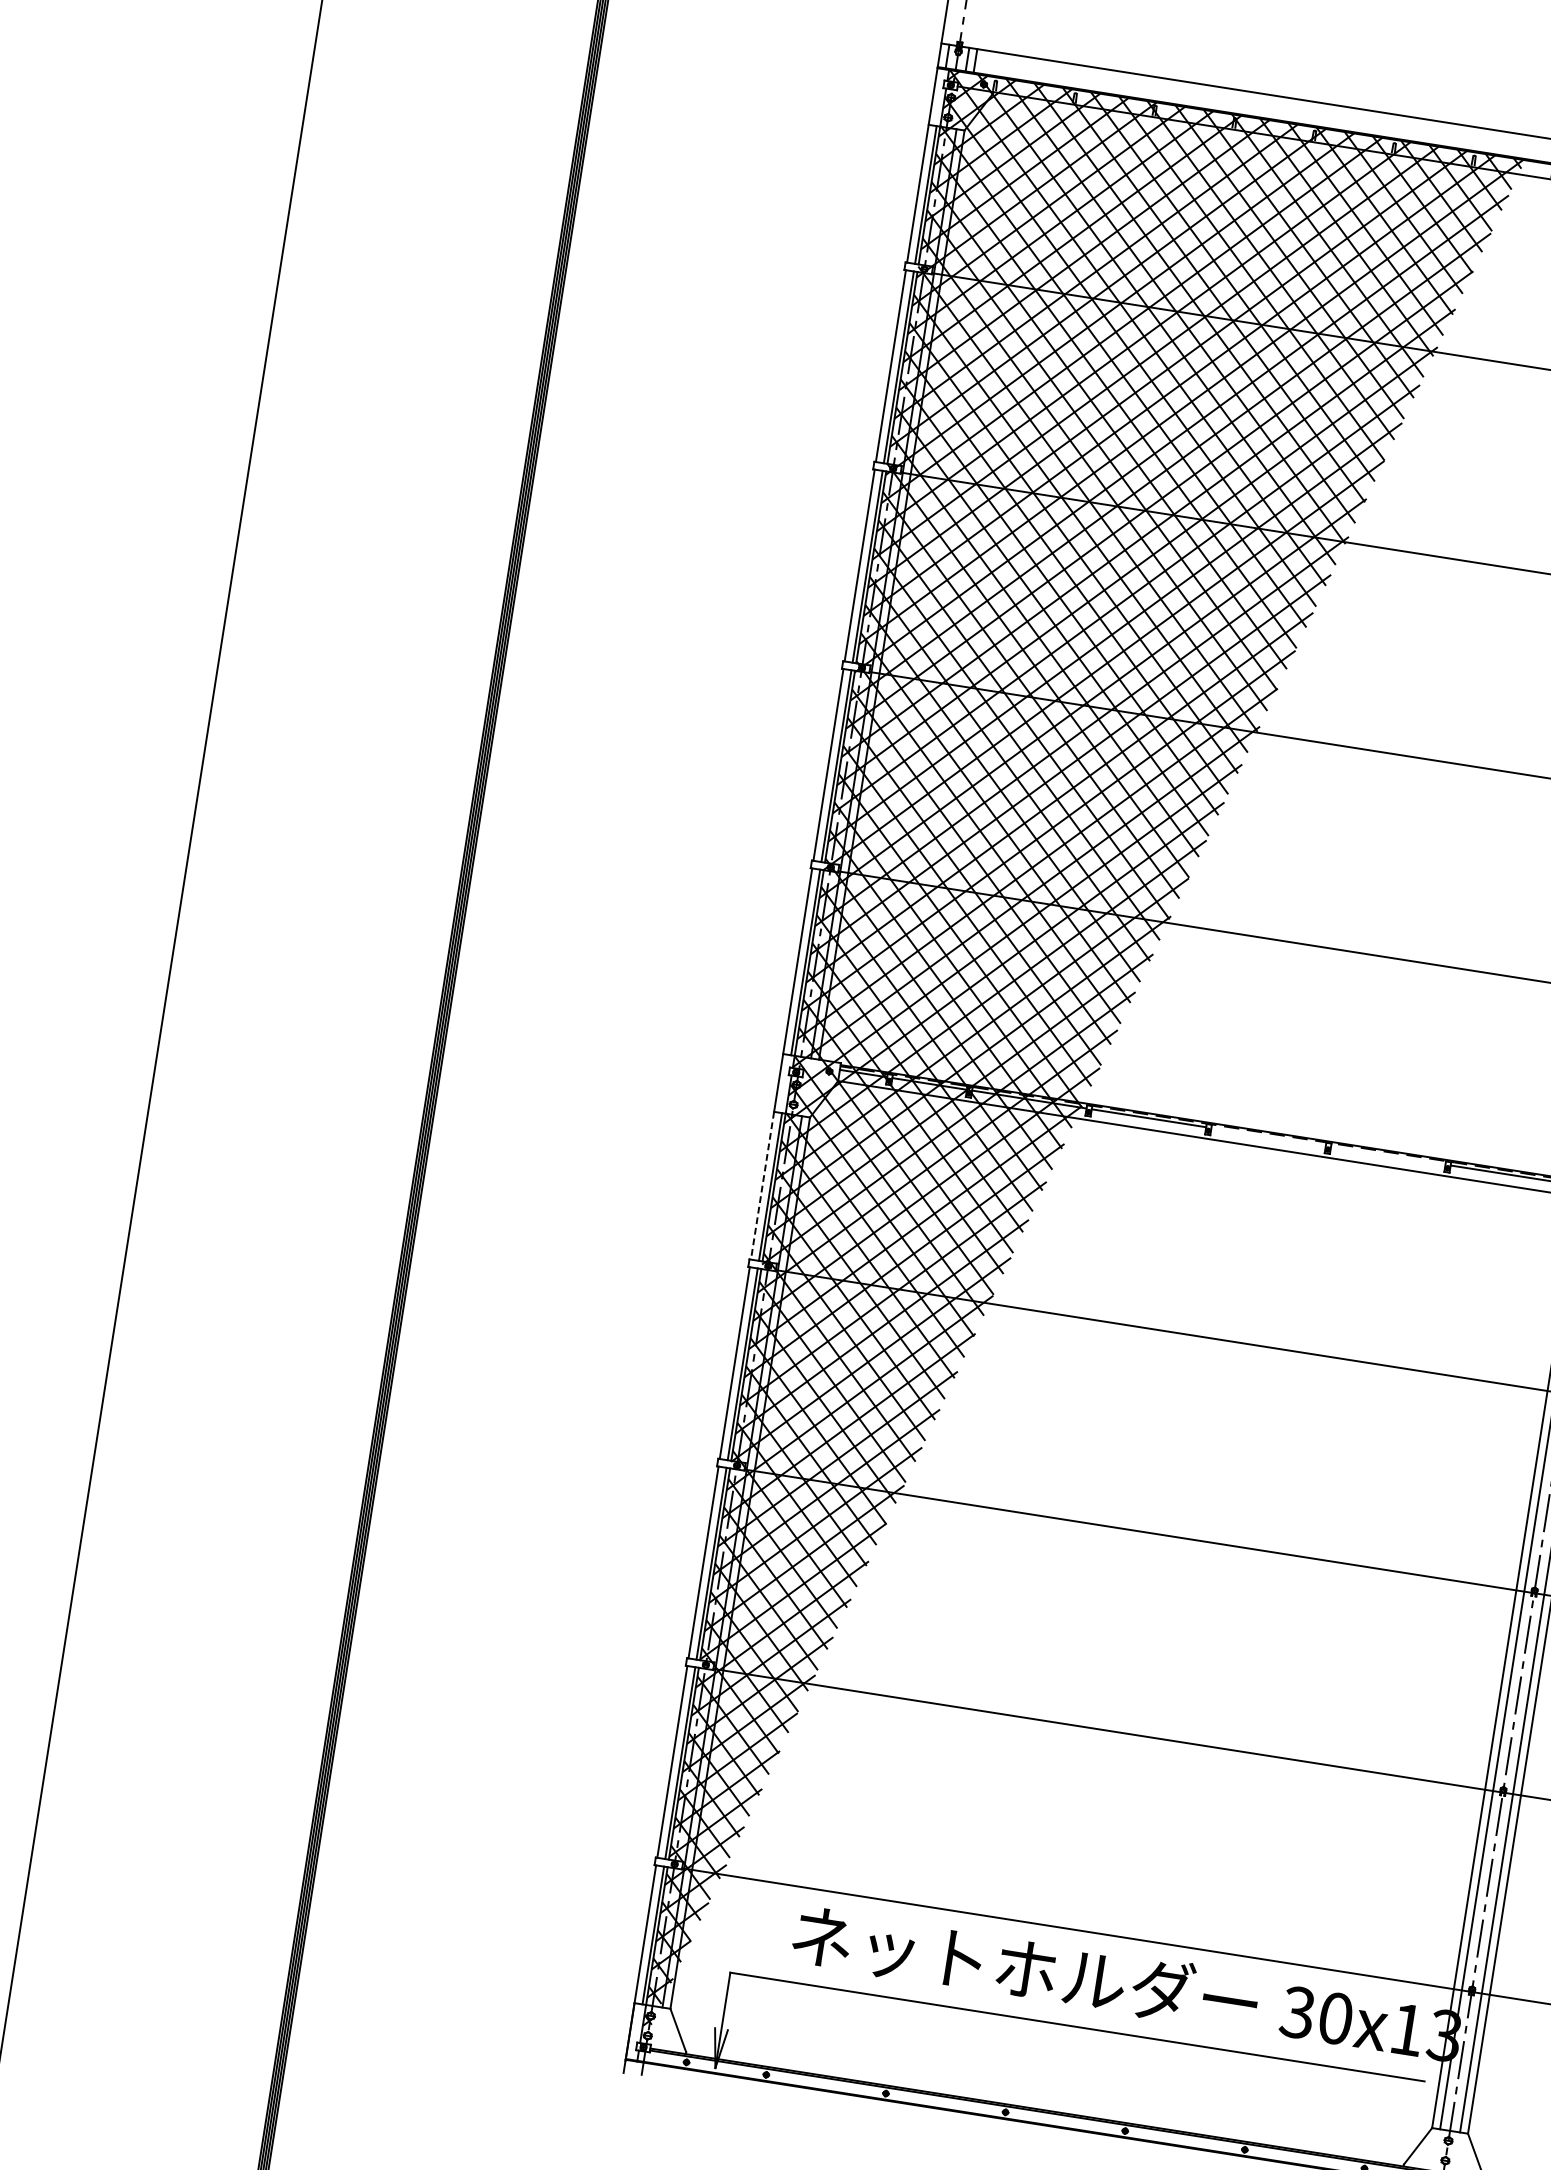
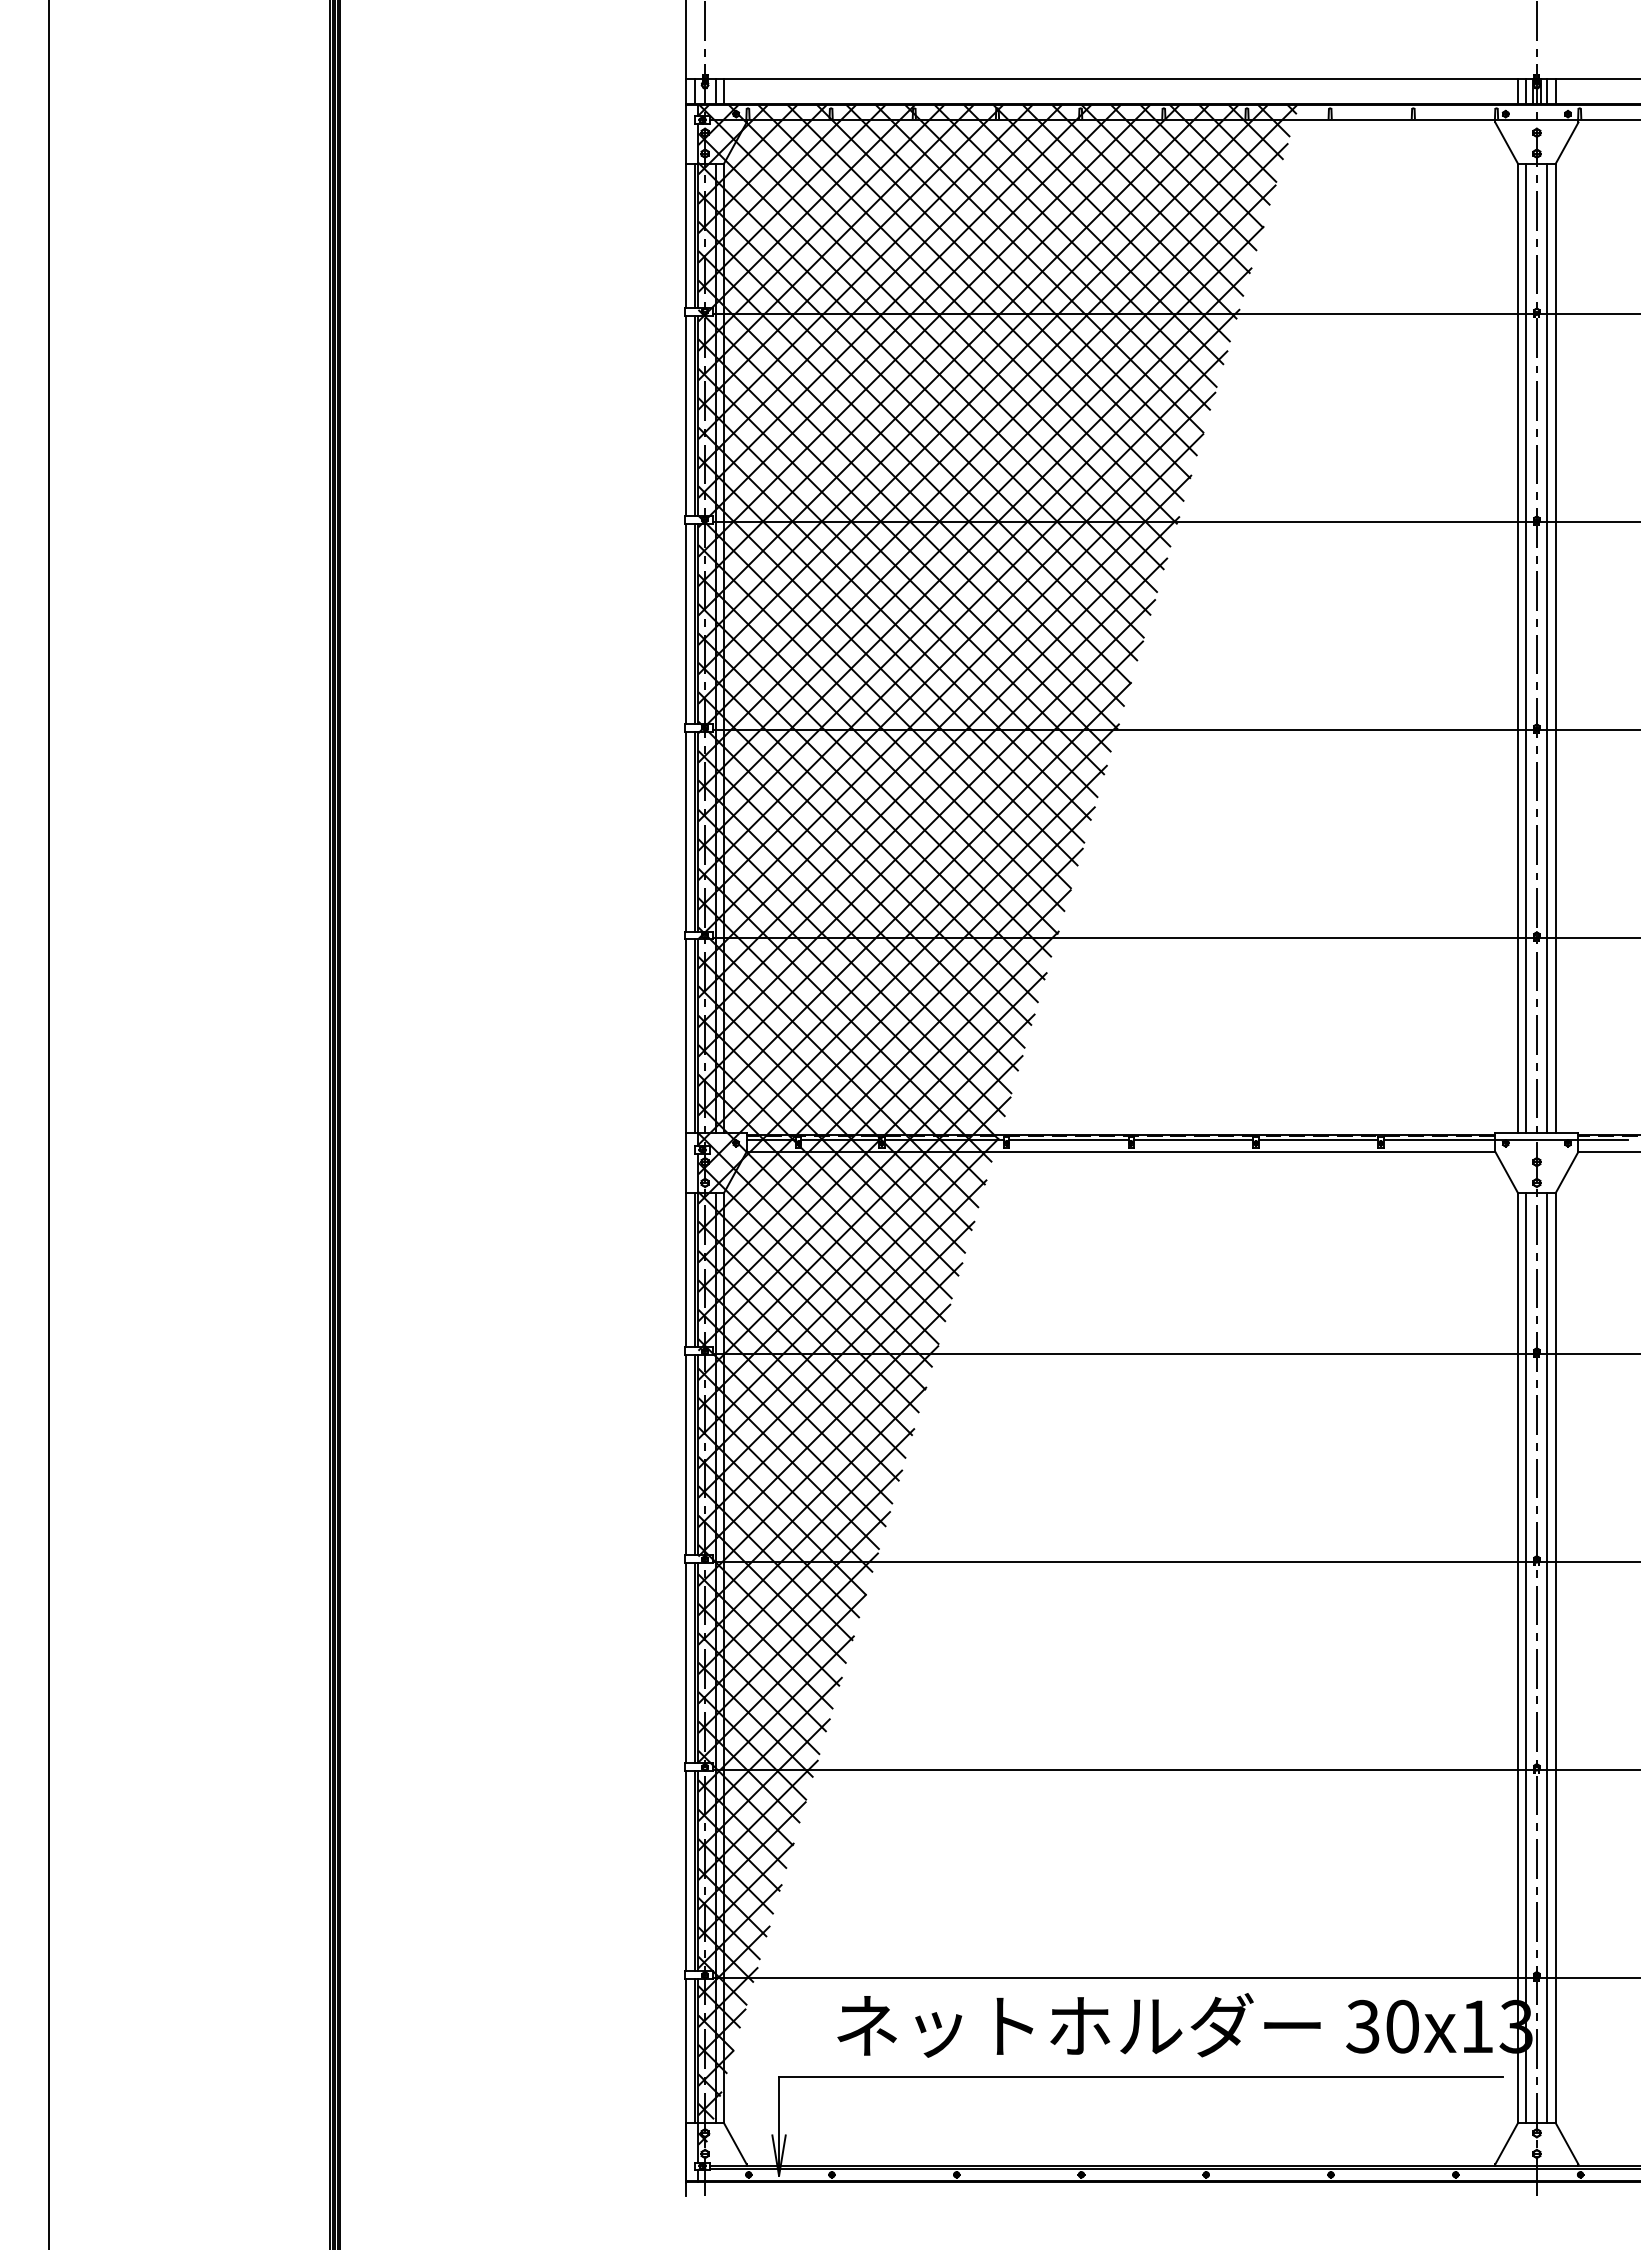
line: (1268, 1137) -> (1193, 1140), added
line: (1388, 1156) -> (1318, 1140), added
line: (762, 1185) -> (686, 1270), dashed -> solid

